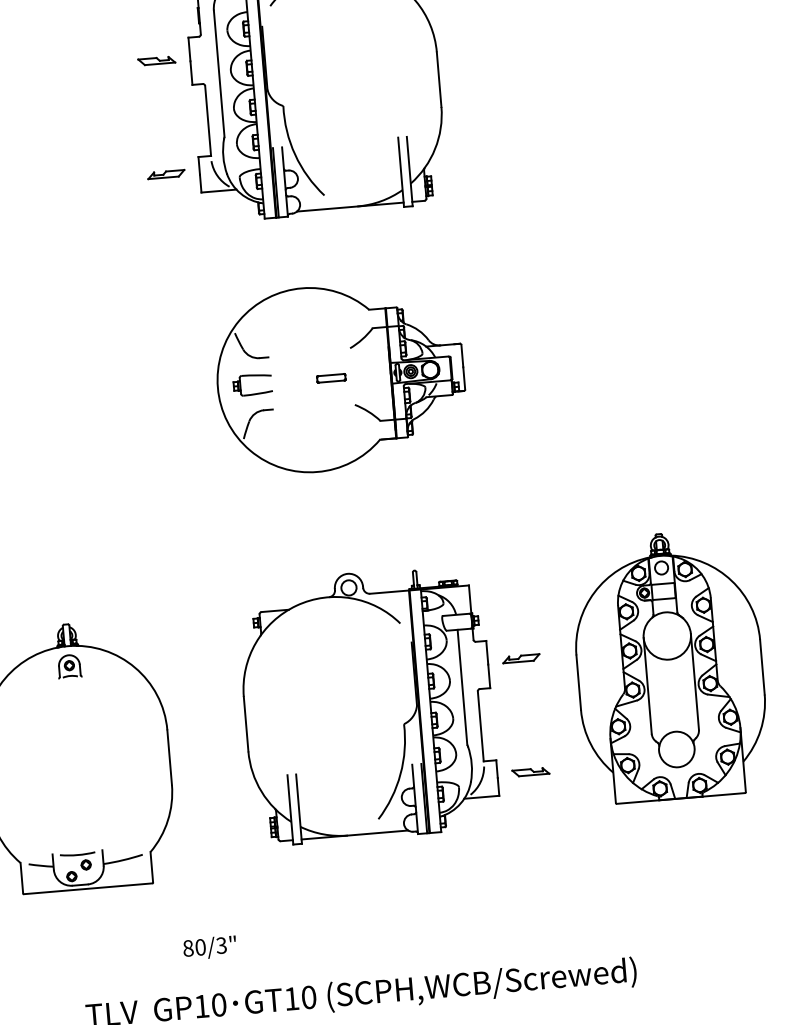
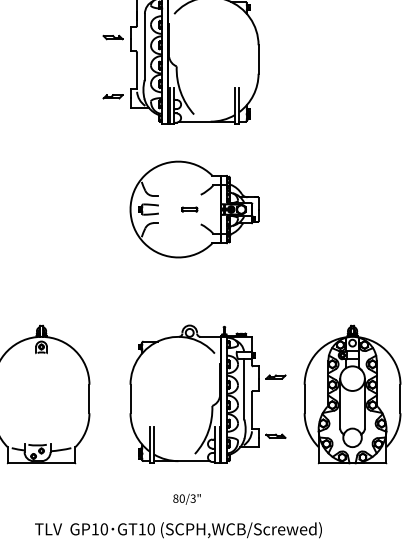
part: (669, 666) -> (352, 394), moved
part: (392, 701) -> (207, 393), moved
text: (208, 946) -> (186, 498), moved

